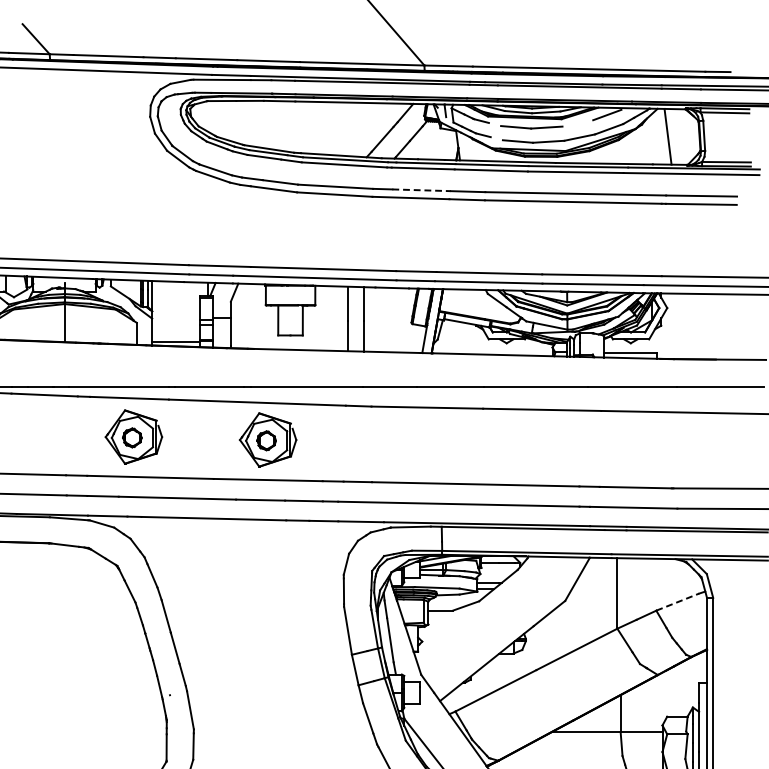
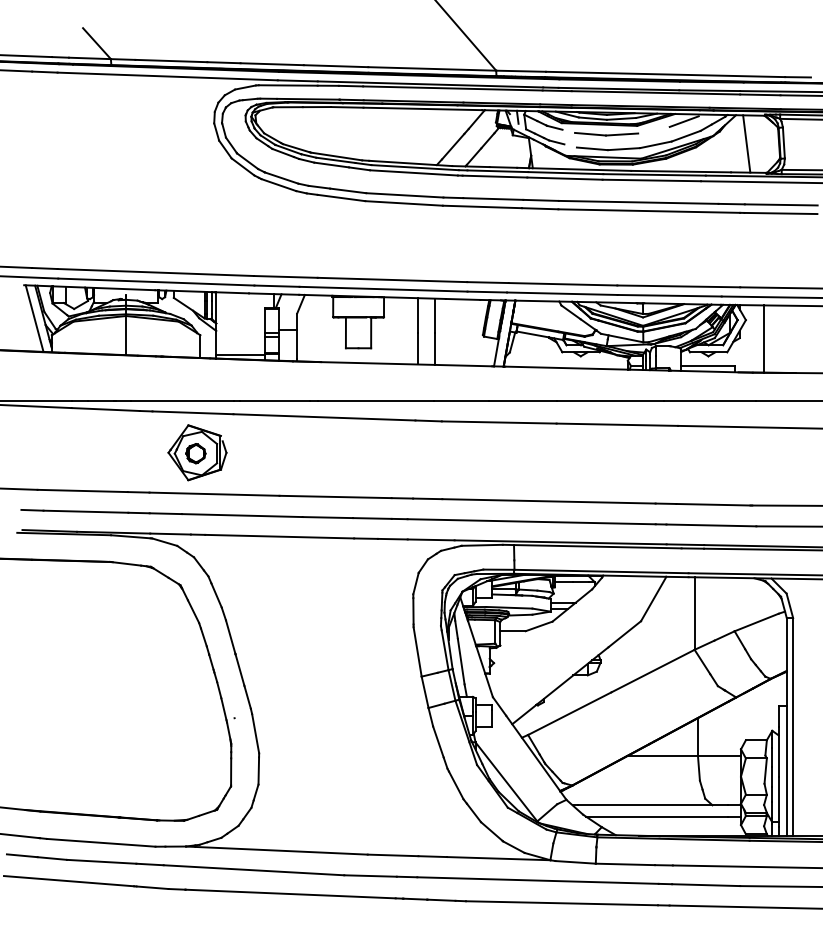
line: (421, 190) -> (493, 199), dashed -> solid
line: (685, 325) -> (764, 338), added
part: (268, 439) -> (335, 455), removed
line: (677, 602) -> (756, 622), dashed -> solid

